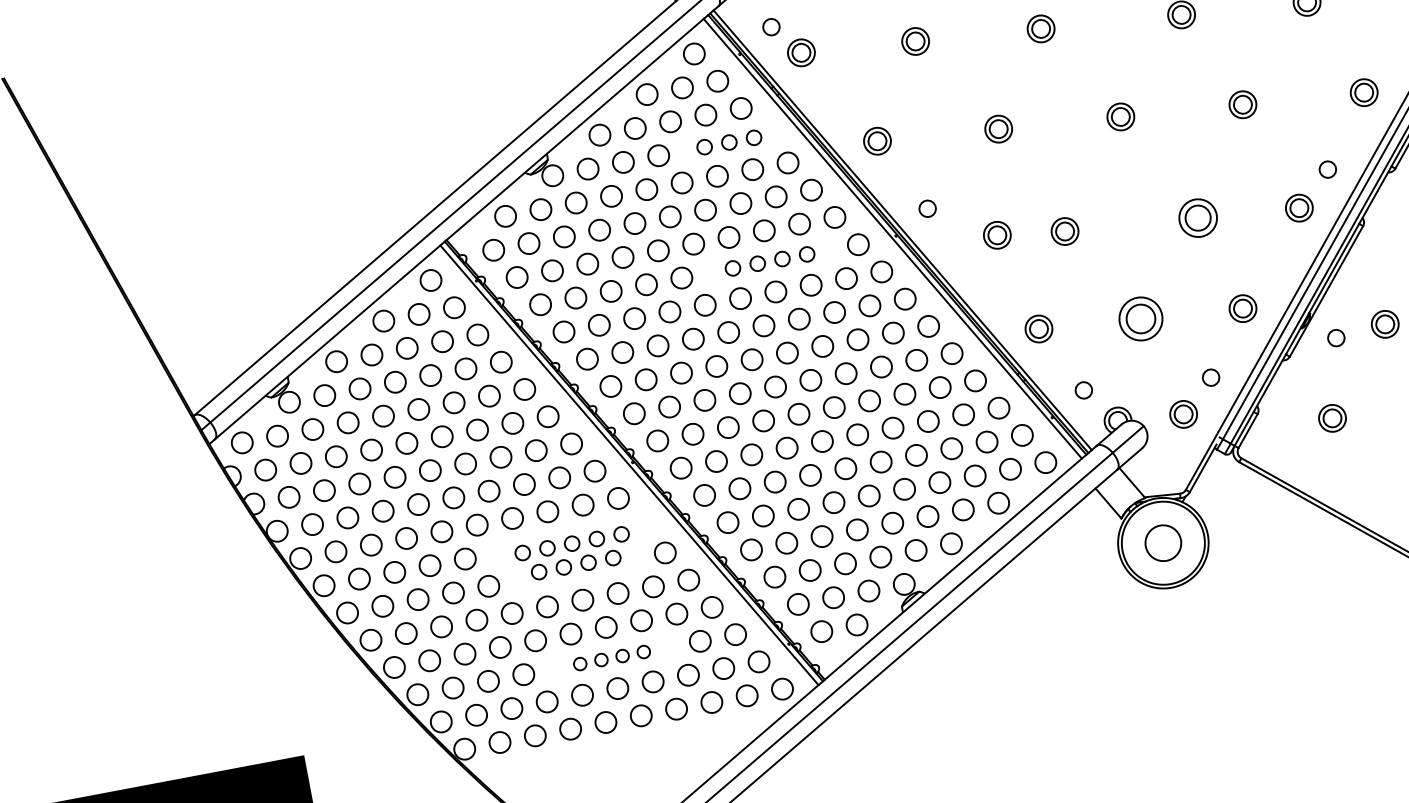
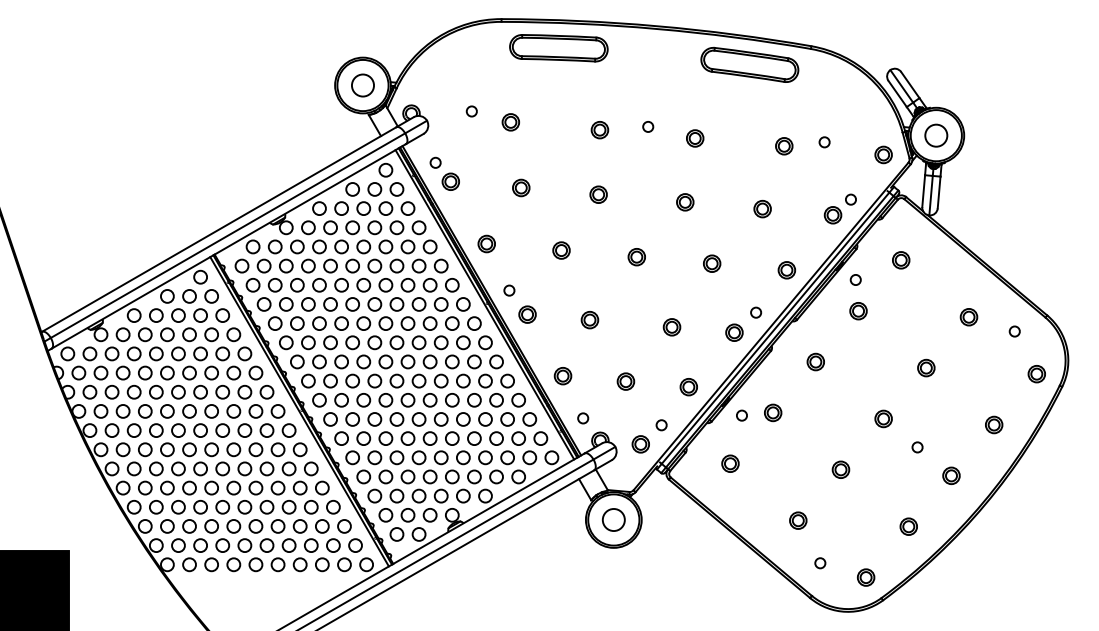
part: (728, 142) -> (396, 227), size x1.43
part: (1197, 218) -> (671, 327), size x0.71
part: (997, 235) -> (527, 314), moved
part: (769, 261) -> (407, 304), size x1.43
part: (1140, 318) -> (625, 381), size x0.62
part: (573, 554) -> (255, 459), size x1.43
part: (611, 658) -> (266, 526), size x1.67

